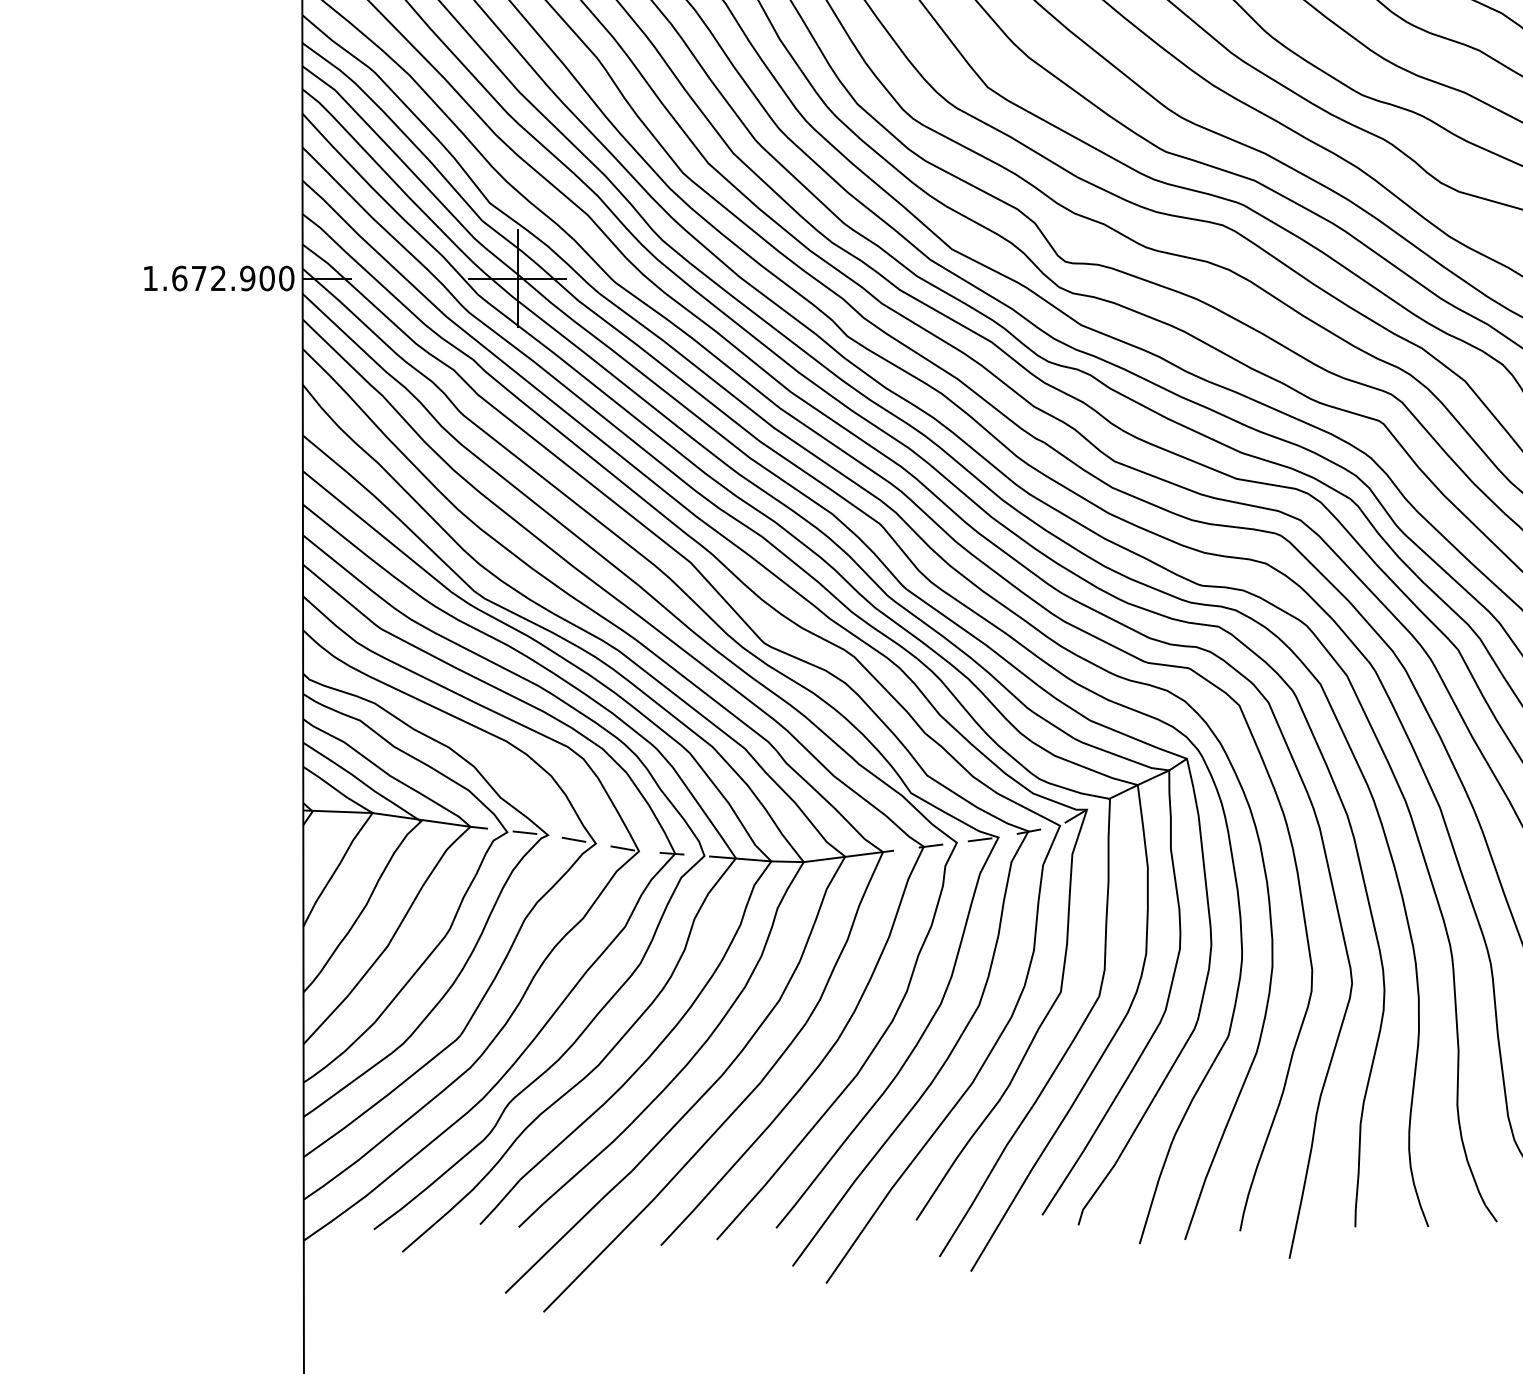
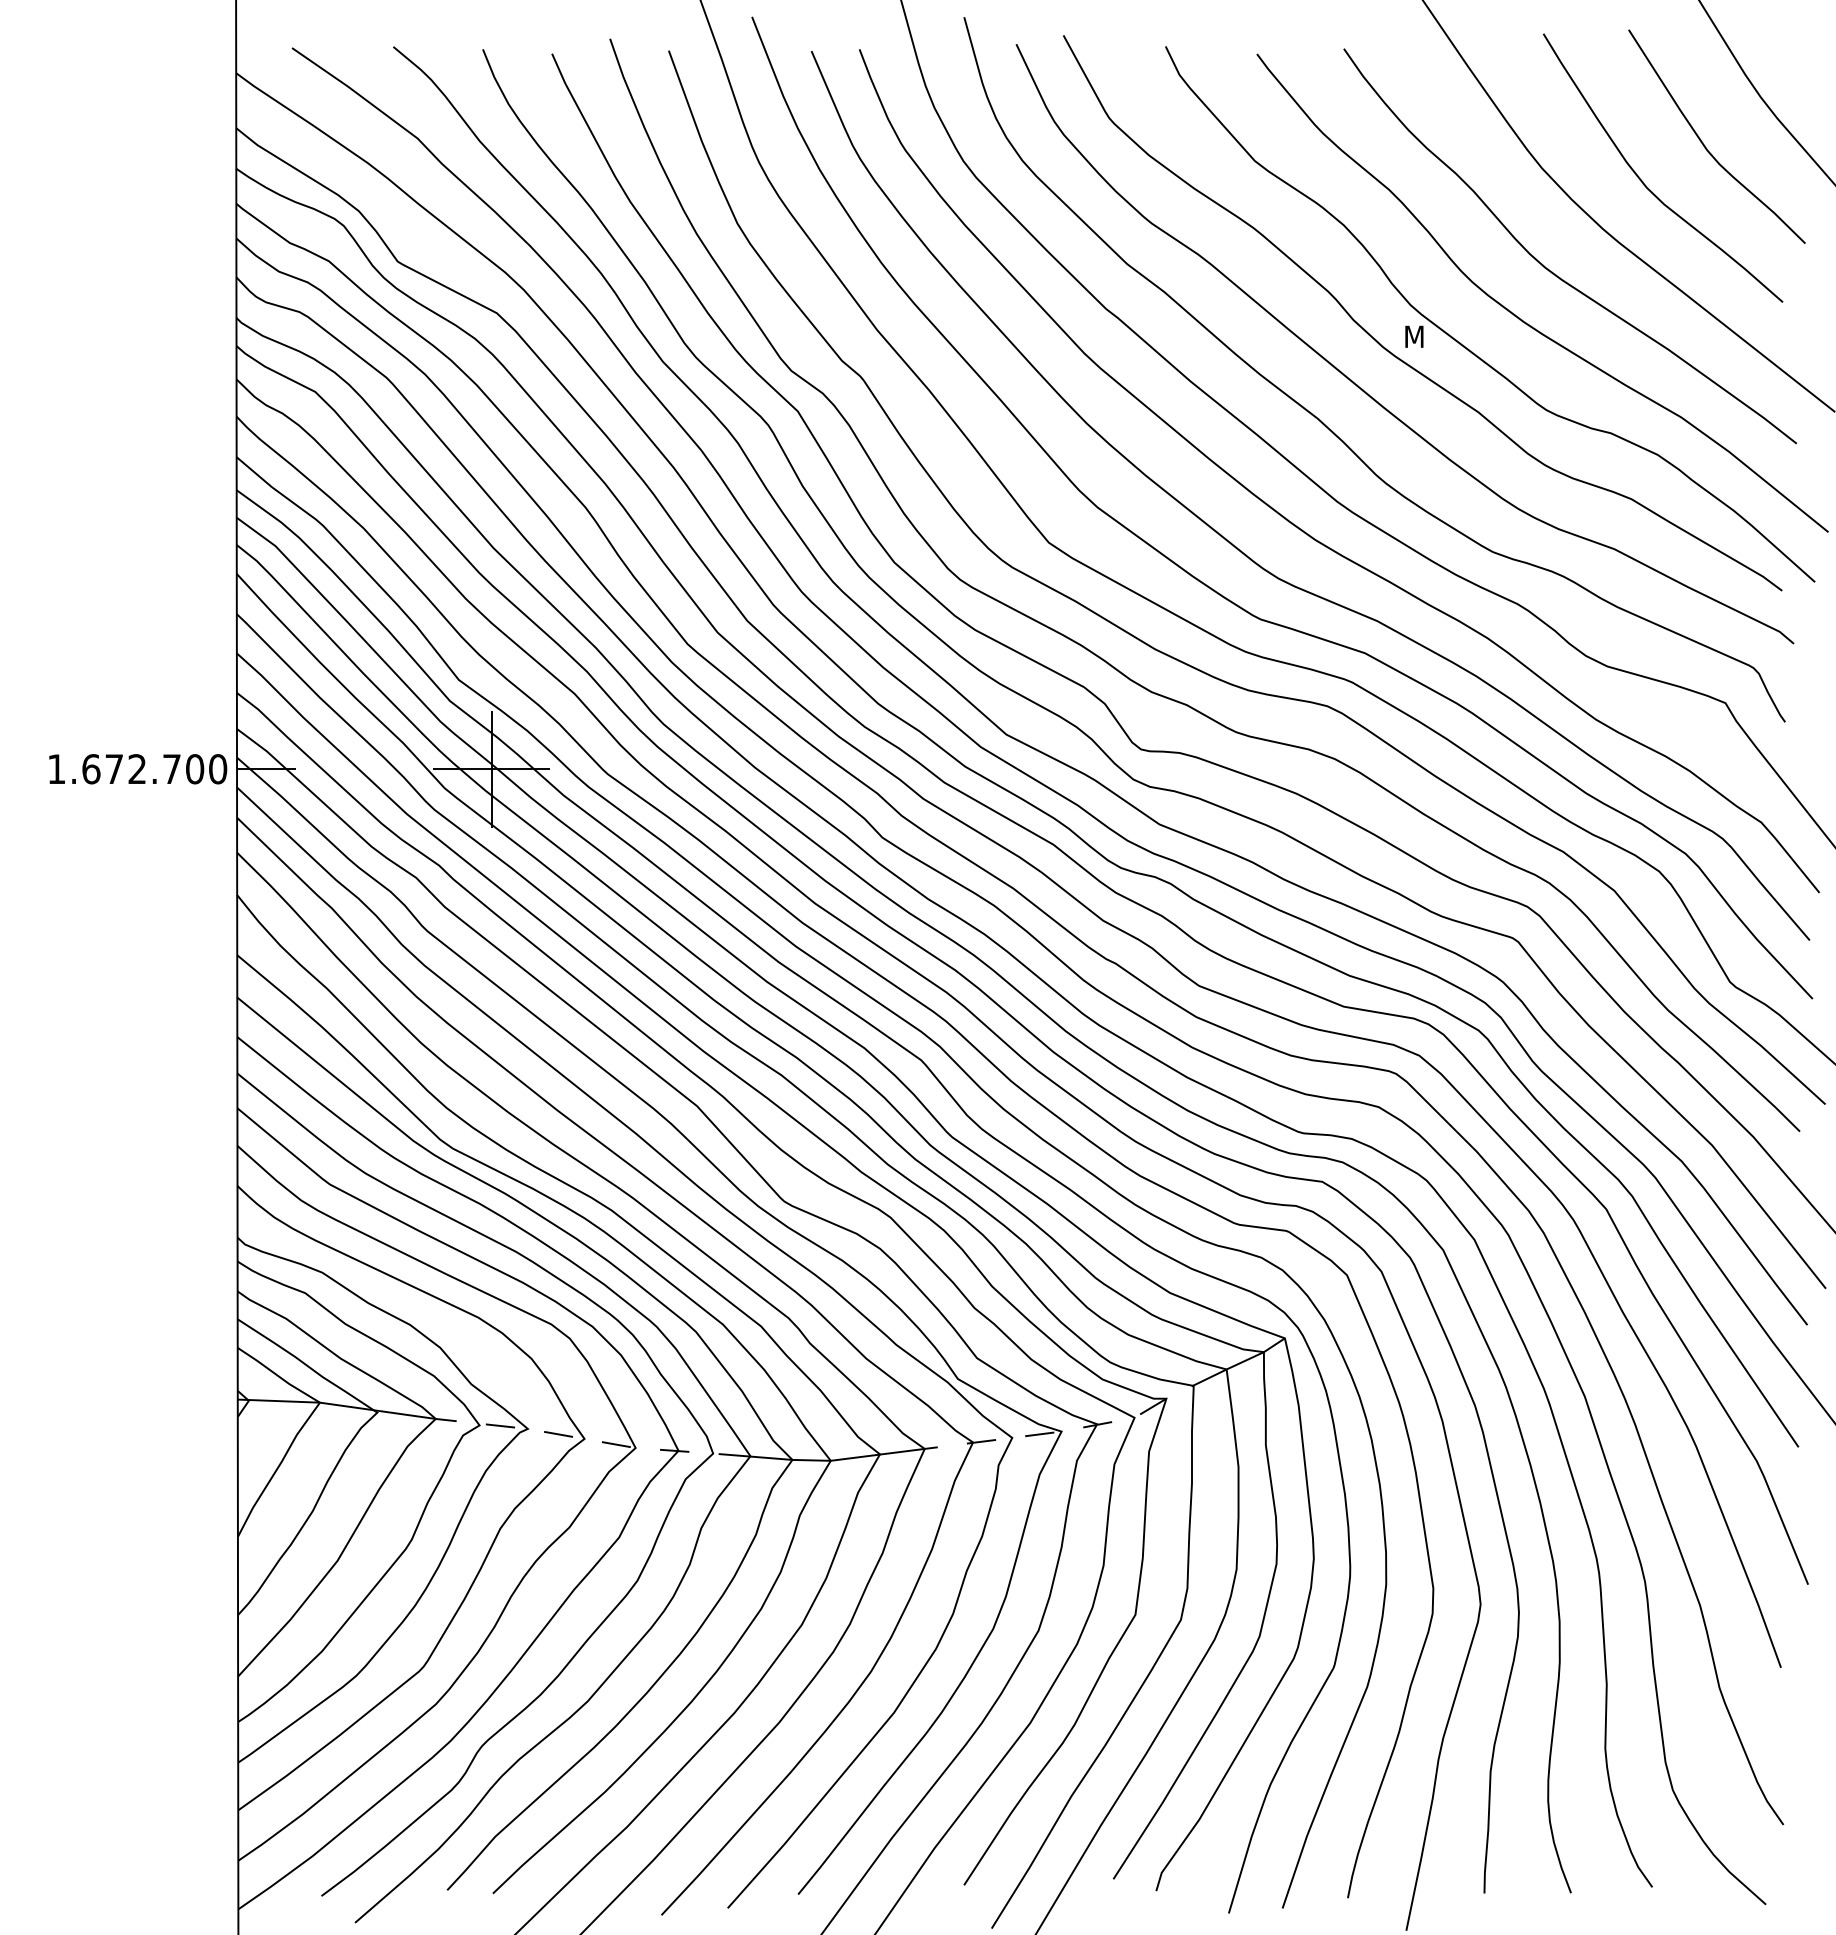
text: (247, 278) -> (171, 769), 1.672.900 -> 1.672.700

